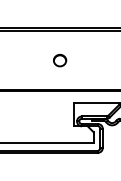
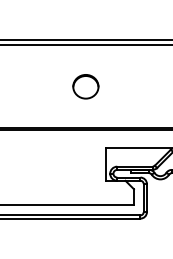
part: (59, 60) -> (85, 86), size x1.43

